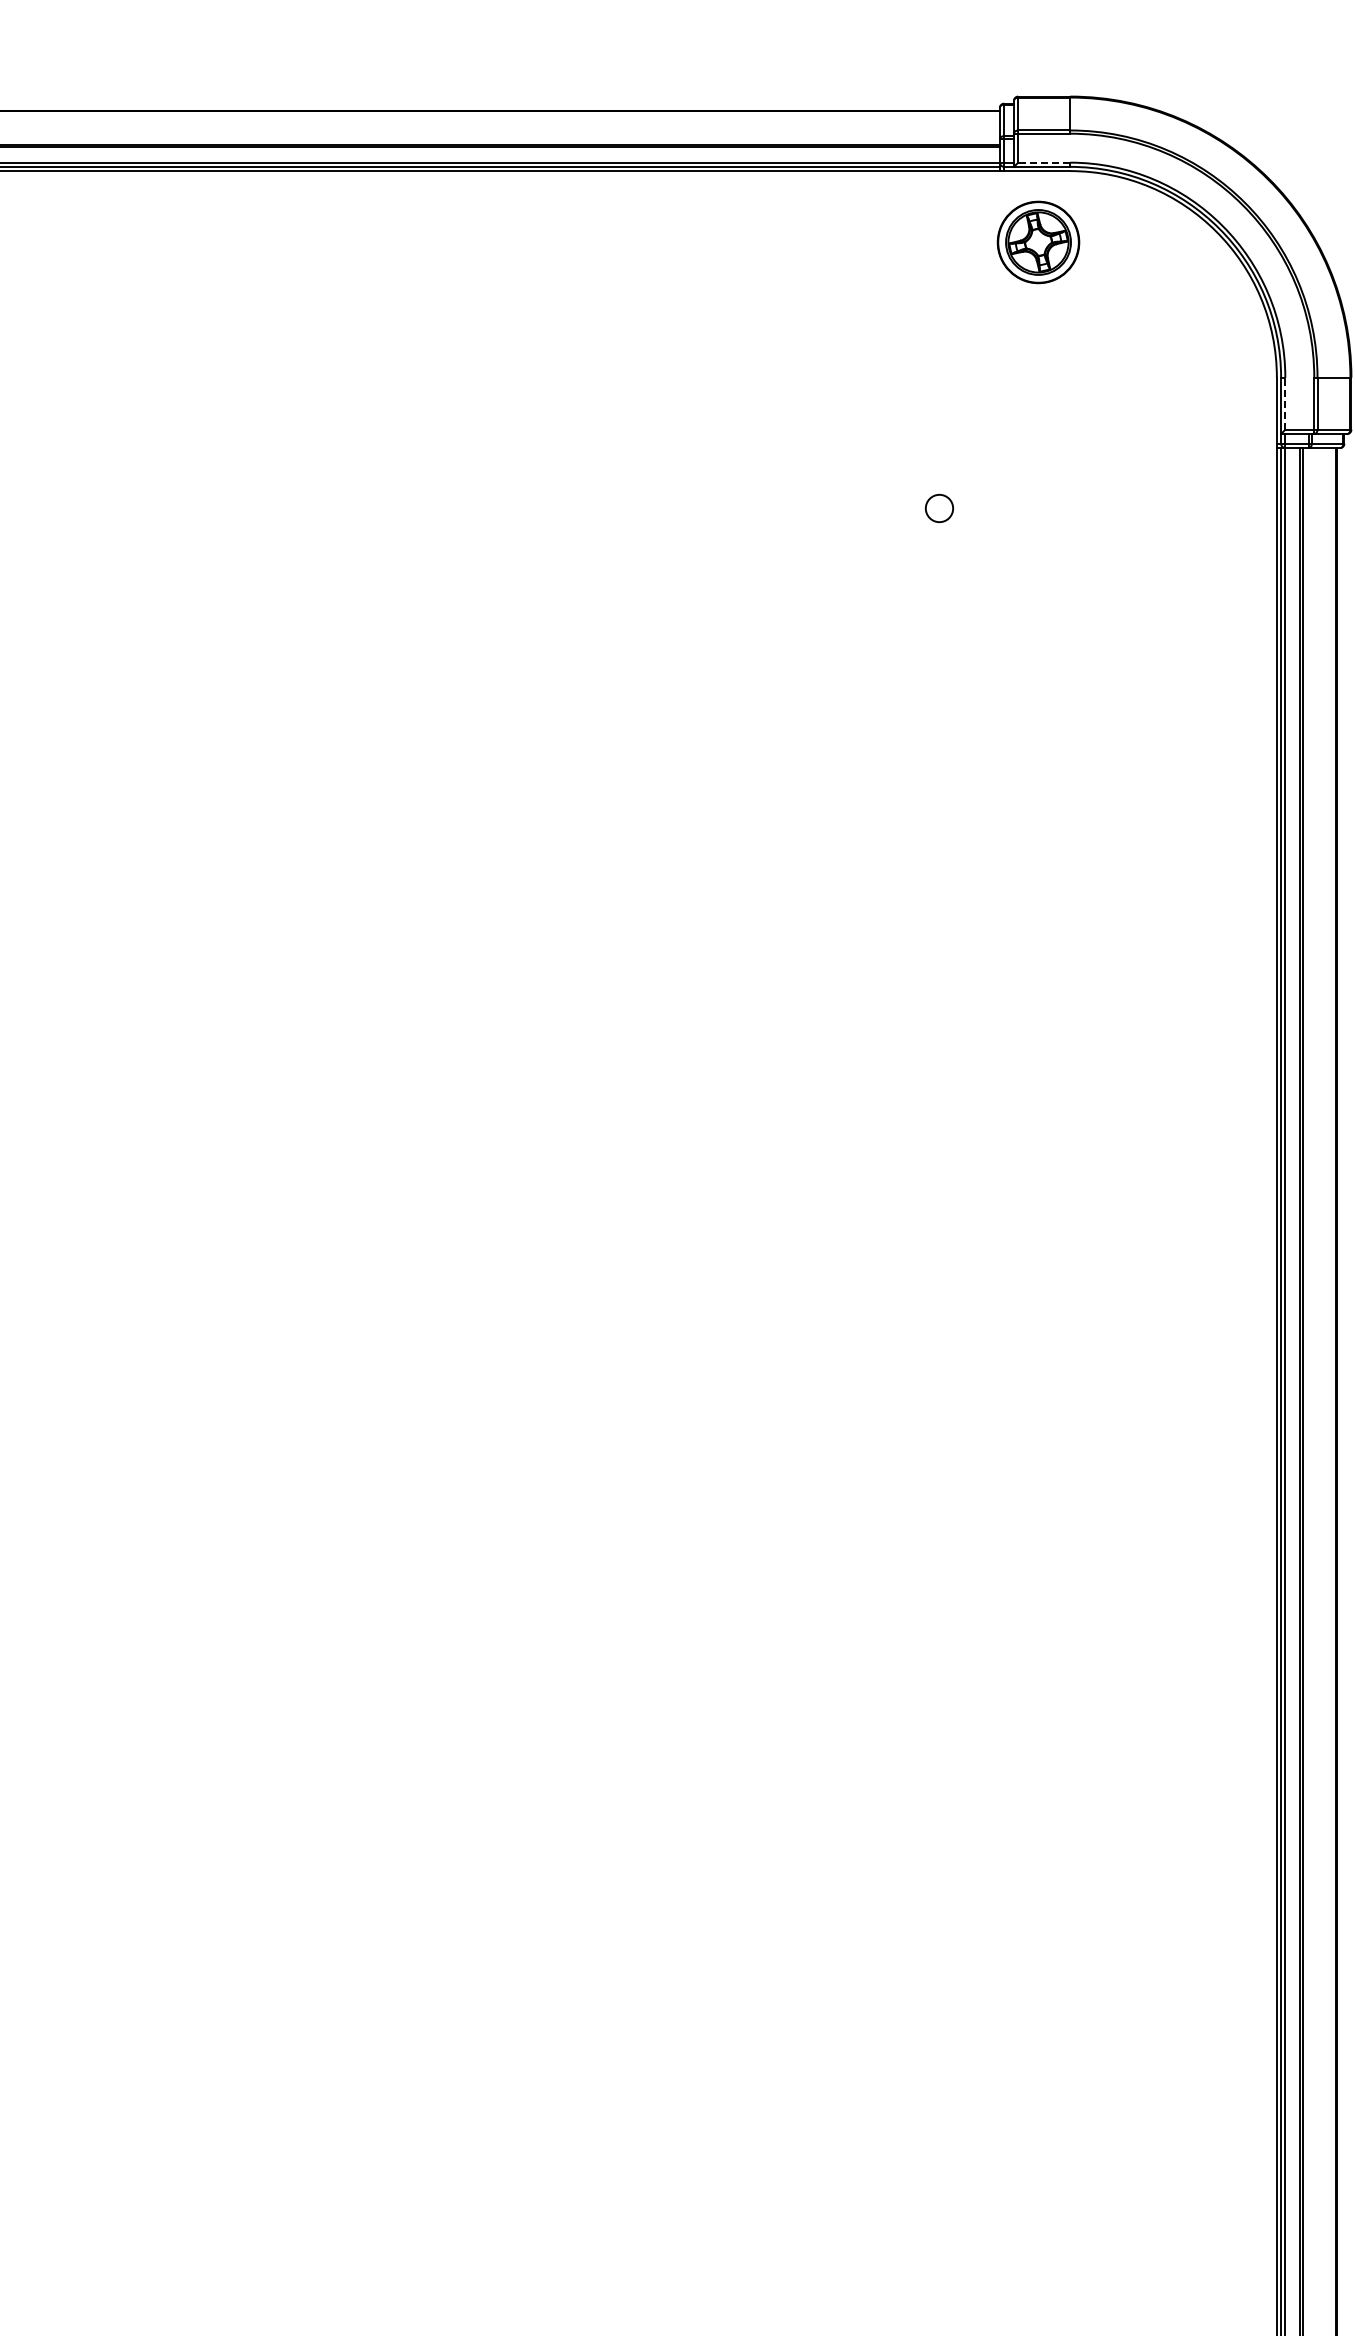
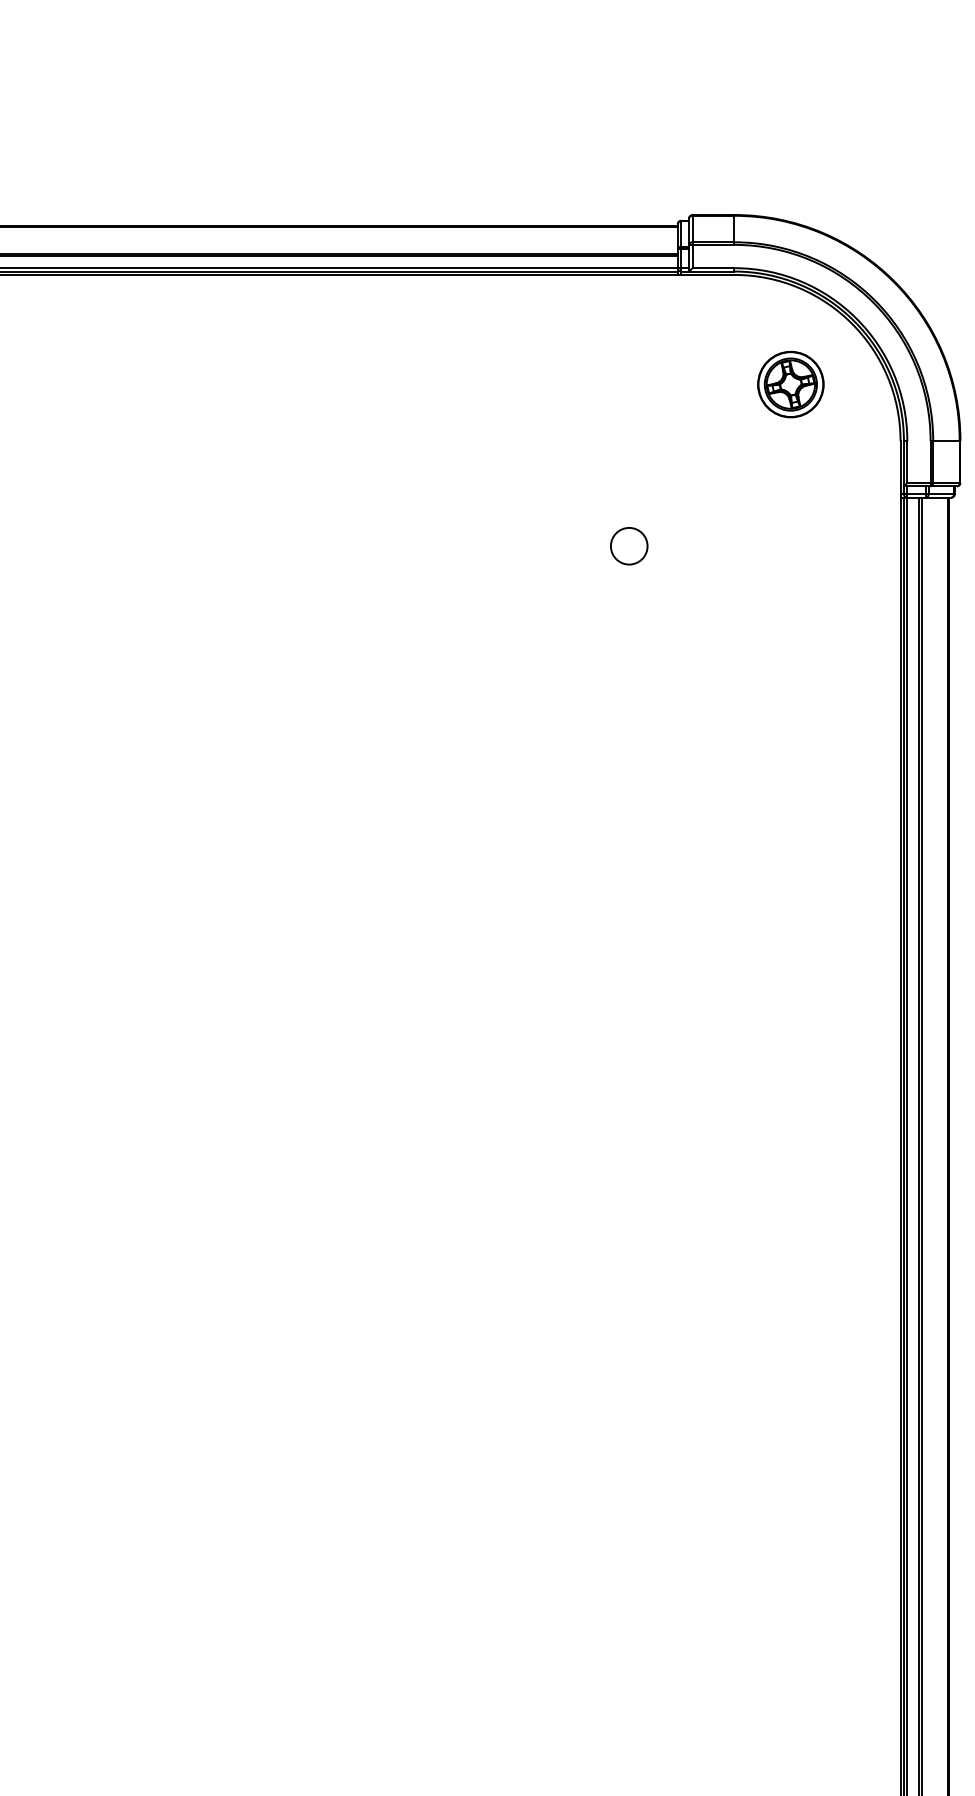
line: (1043, 162) -> (712, 268), dashed -> solid
part: (1038, 242) -> (790, 384), moved
line: (1285, 403) -> (907, 461), dashed -> solid
circle: (939, 508) -> (629, 546), size x1.67

